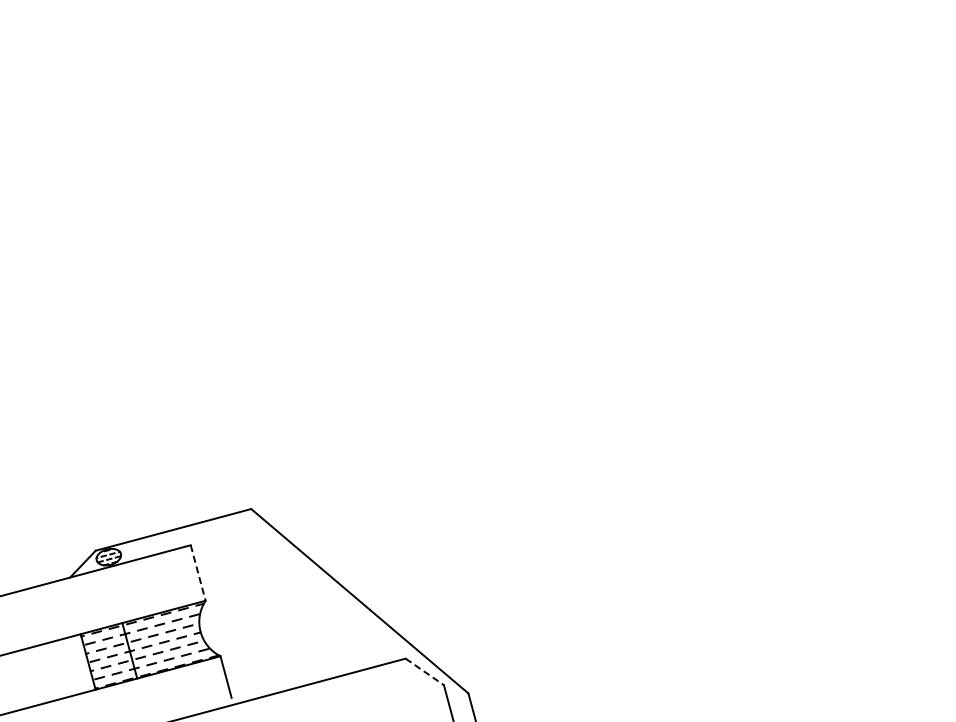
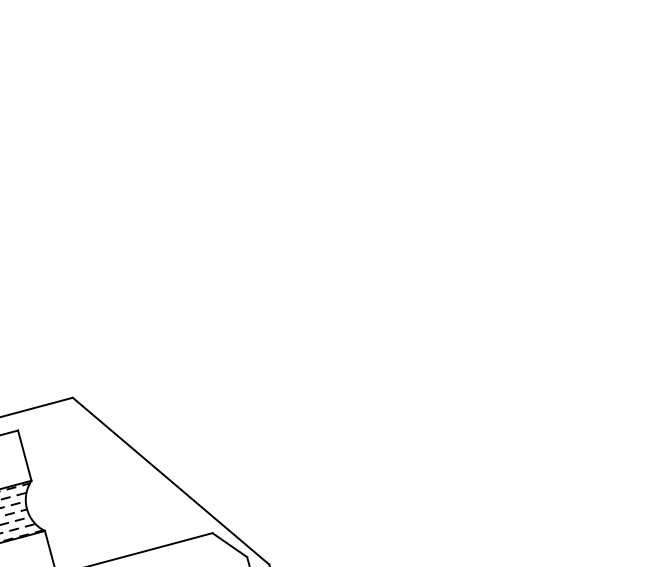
line: (198, 573) -> (25, 456), dashed -> solid
line: (425, 672) -> (230, 545), dashed -> solid

